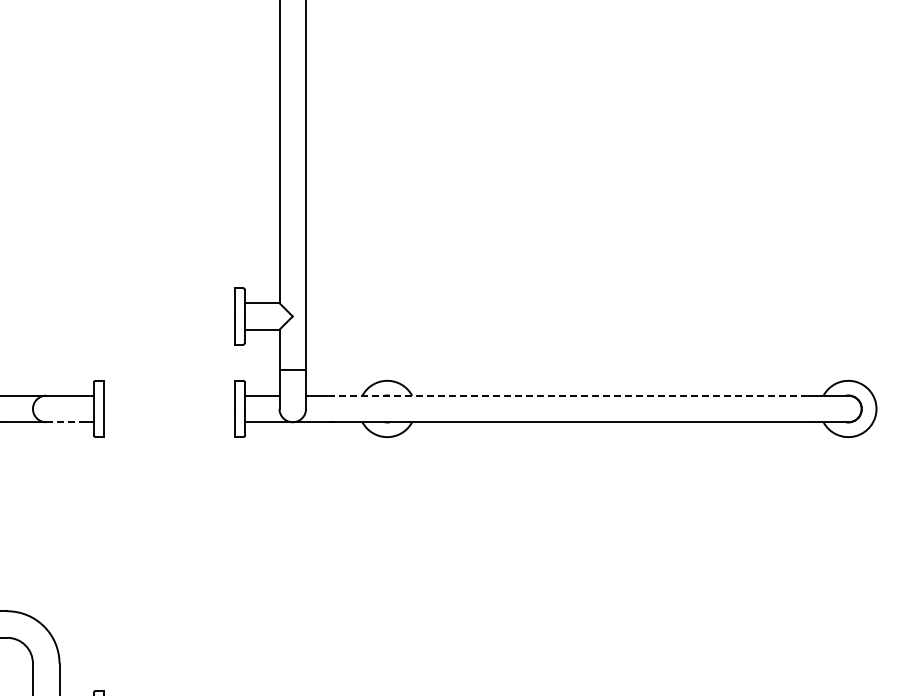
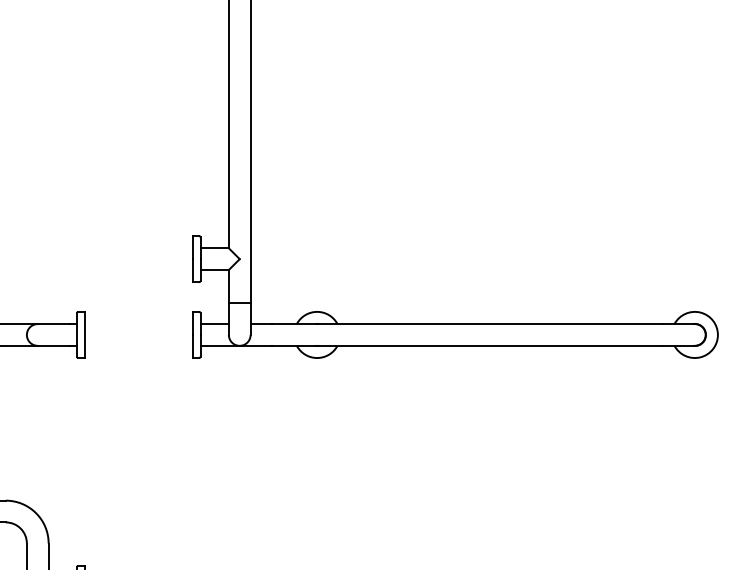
line: (569, 395) -> (466, 323), dashed -> solid
line: (65, 422) -> (53, 346), dashed -> solid

